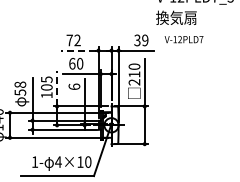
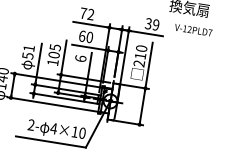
line: (78, 50) -> (90, 24), dashed -> solid
text: (20, 84) -> (29, 48), 58 -> 51
line: (57, 88) -> (64, 57), dashed -> solid
text: (34, 161) -> (30, 124), 1- -> 2-

